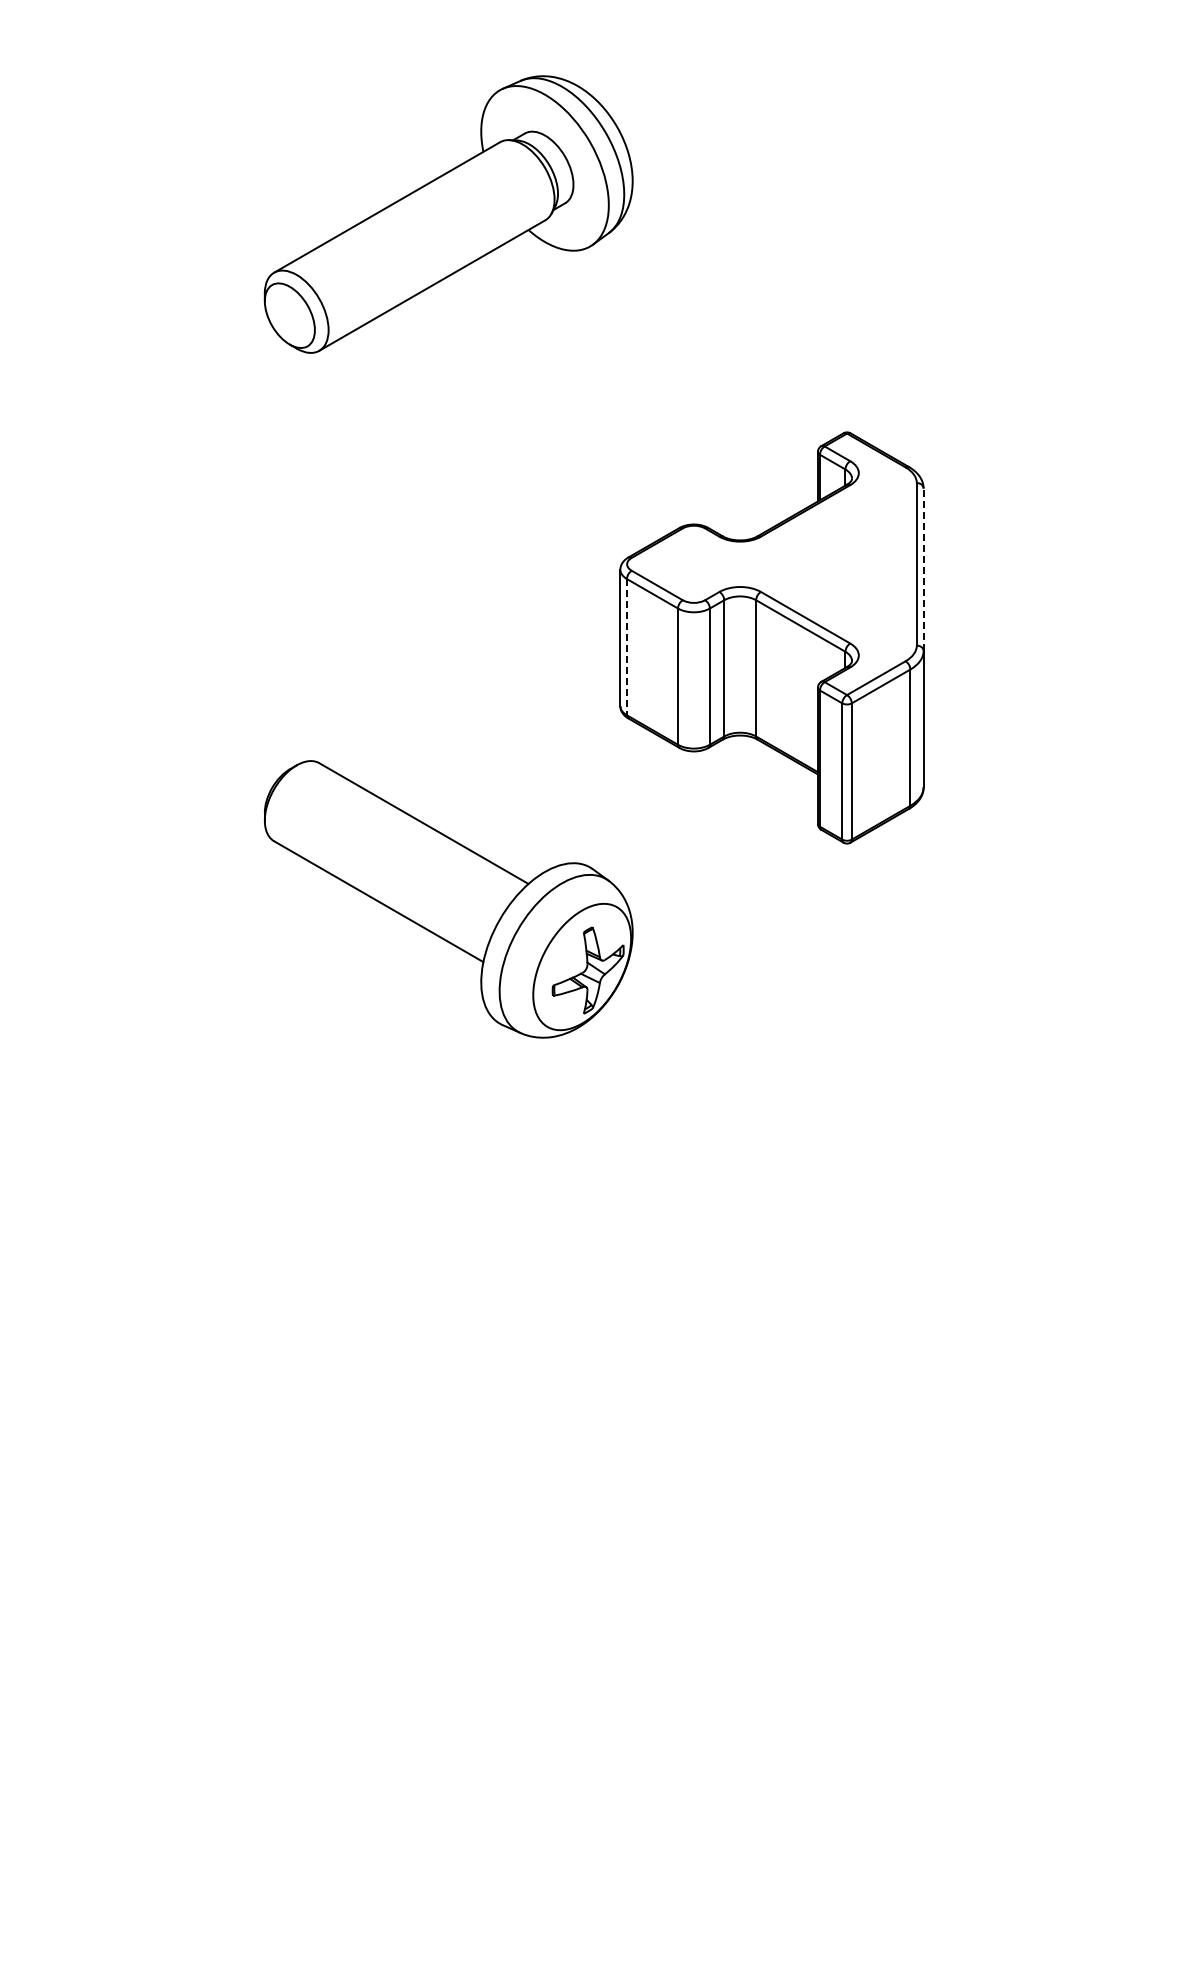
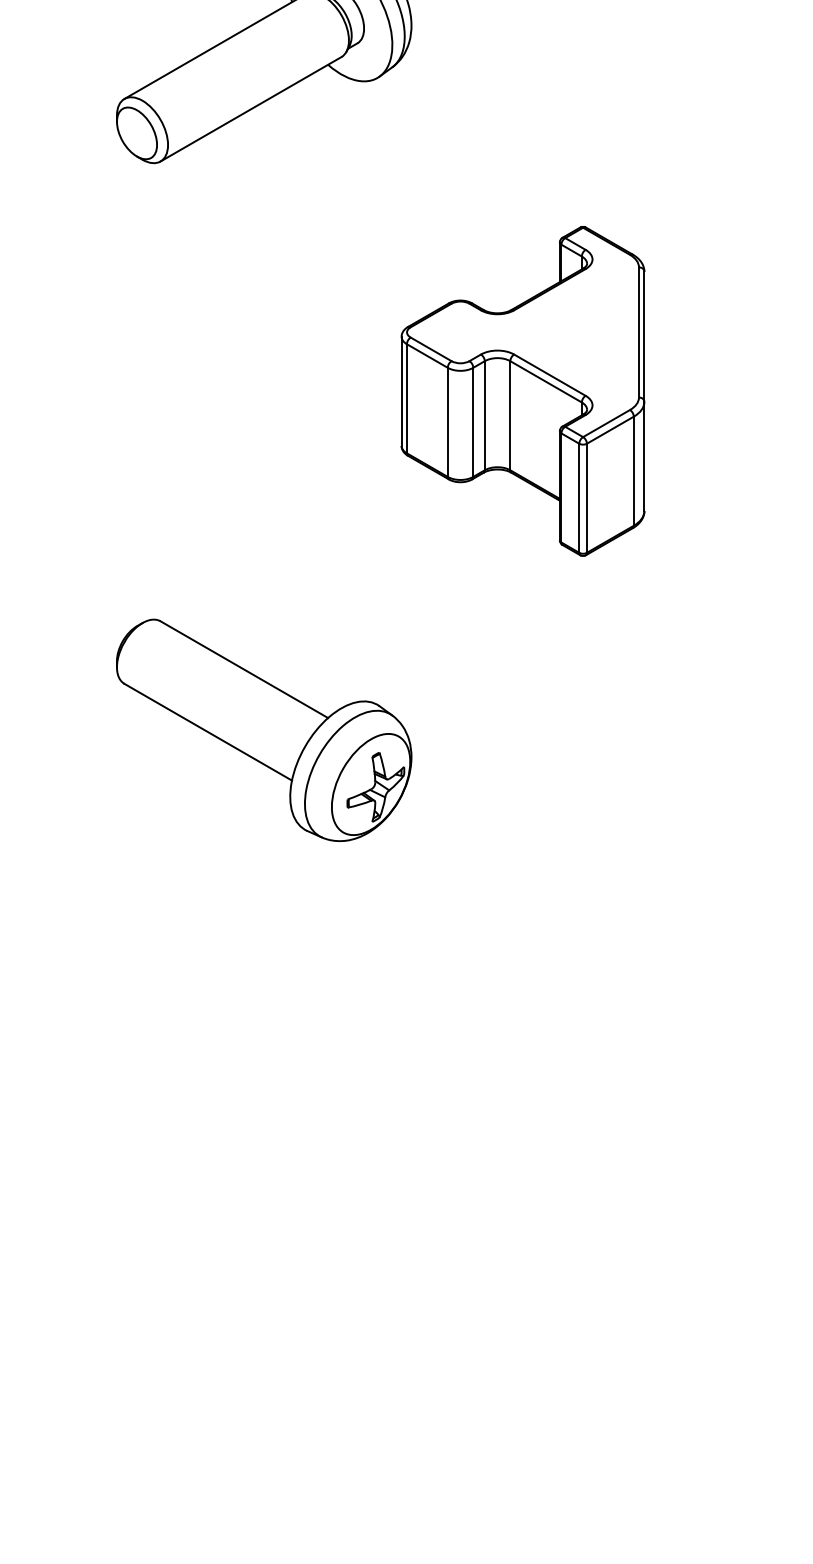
line: (923, 569) -> (644, 336), dashed -> solid
line: (626, 647) -> (406, 399), dashed -> solid
part: (448, 899) -> (264, 730), moved

